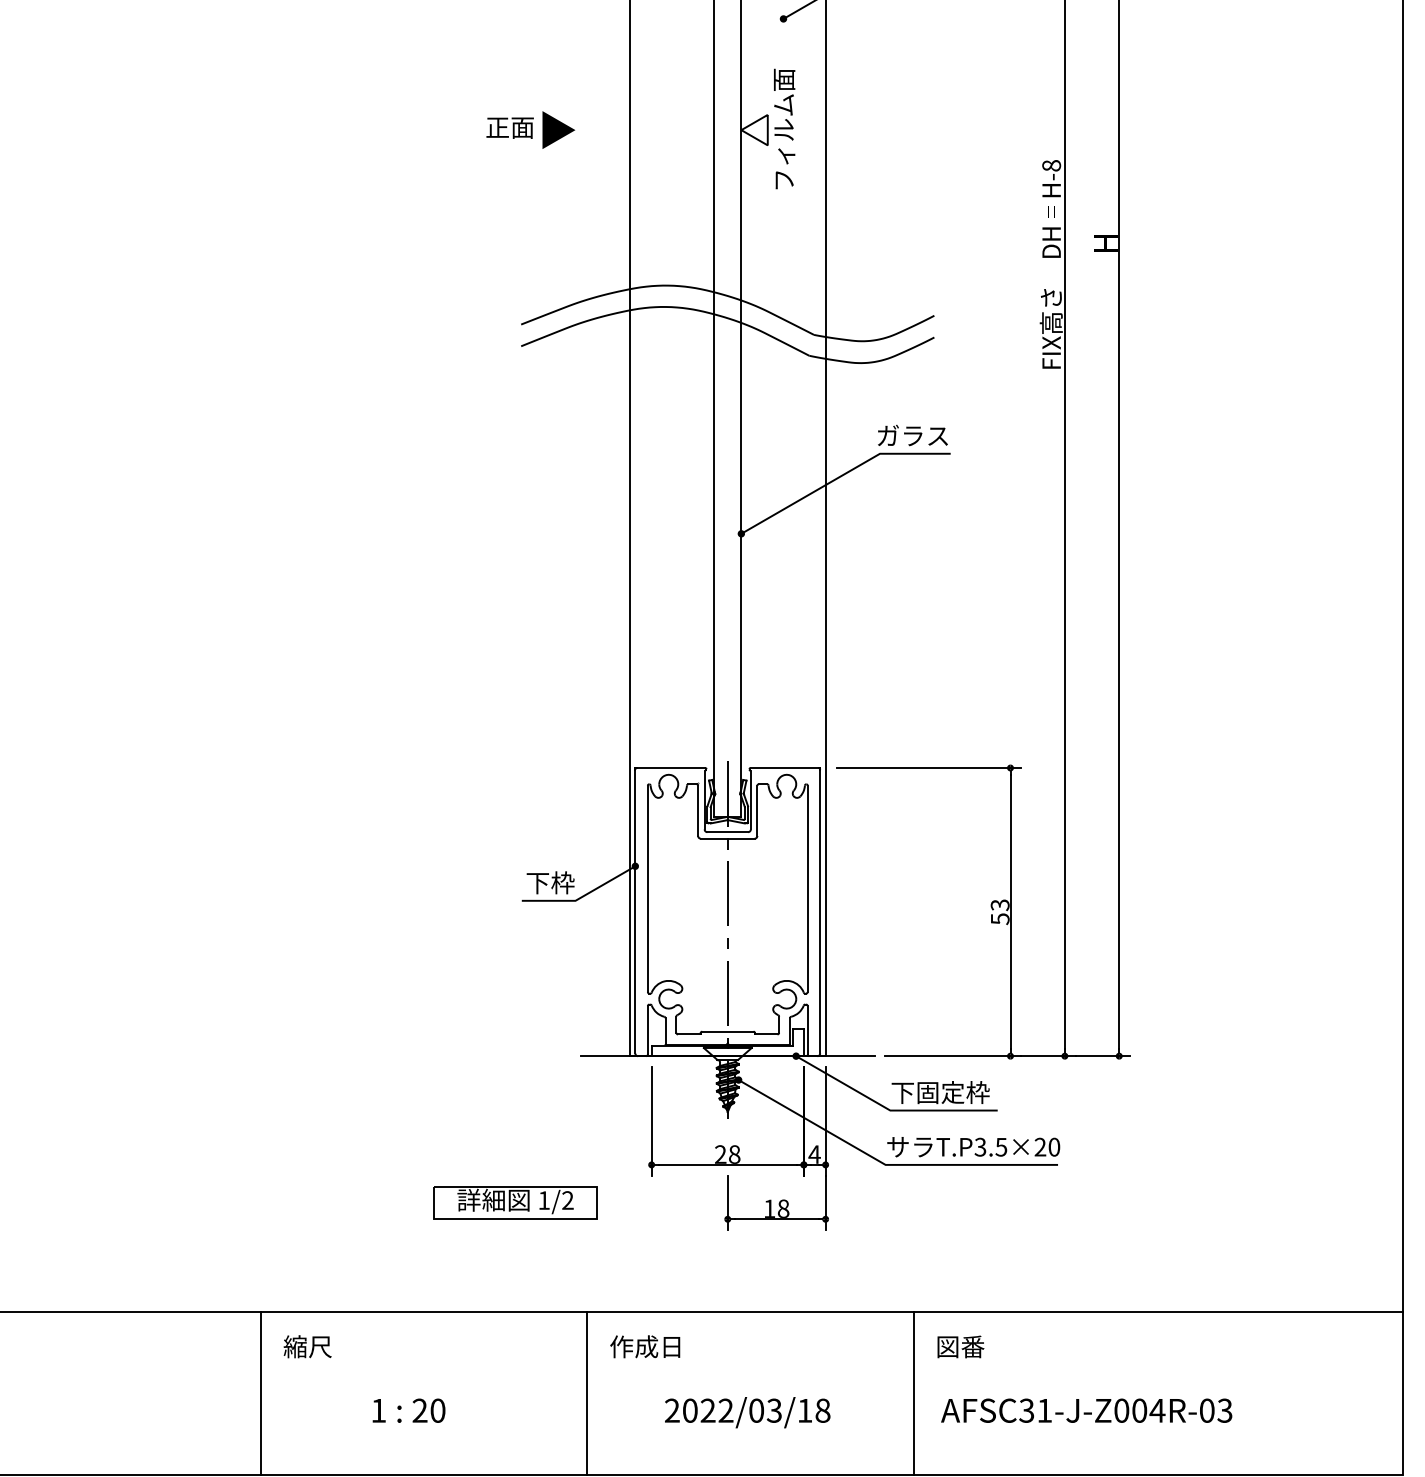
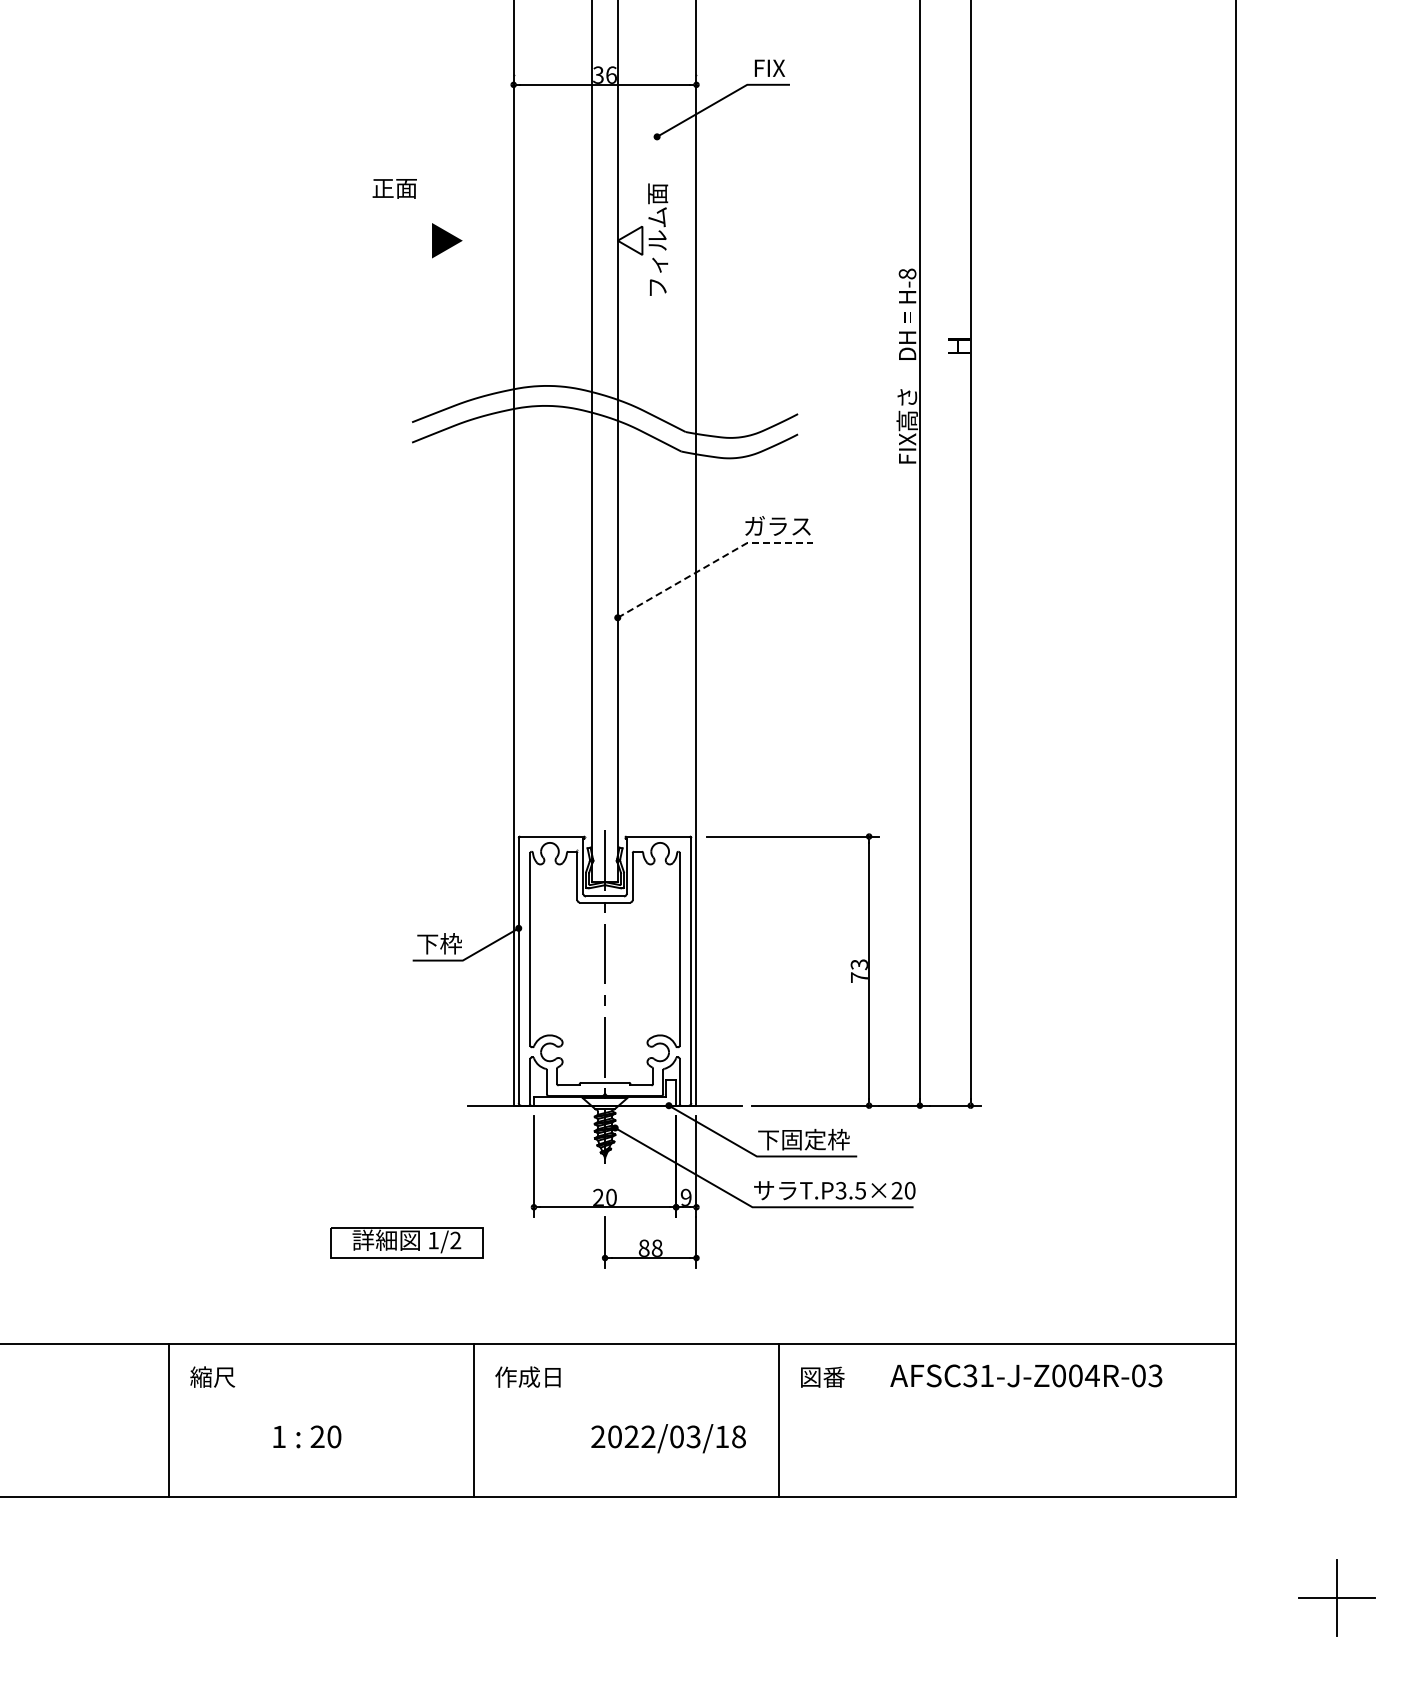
text: (509, 127) -> (394, 188), moved
line: (841, 475) -> (711, 563), solid -> dashed
text: (1000, 918) -> (859, 977), 53 -> 73
text: (814, 1153) -> (686, 1196), 4 -> 9
text: (734, 1154) -> (611, 1197), 28 -> 20
text: (768, 1207) -> (643, 1247), 18 -> 88
text: (1086, 1410) -> (1026, 1375), moved
text: (747, 1412) -> (668, 1438), moved

